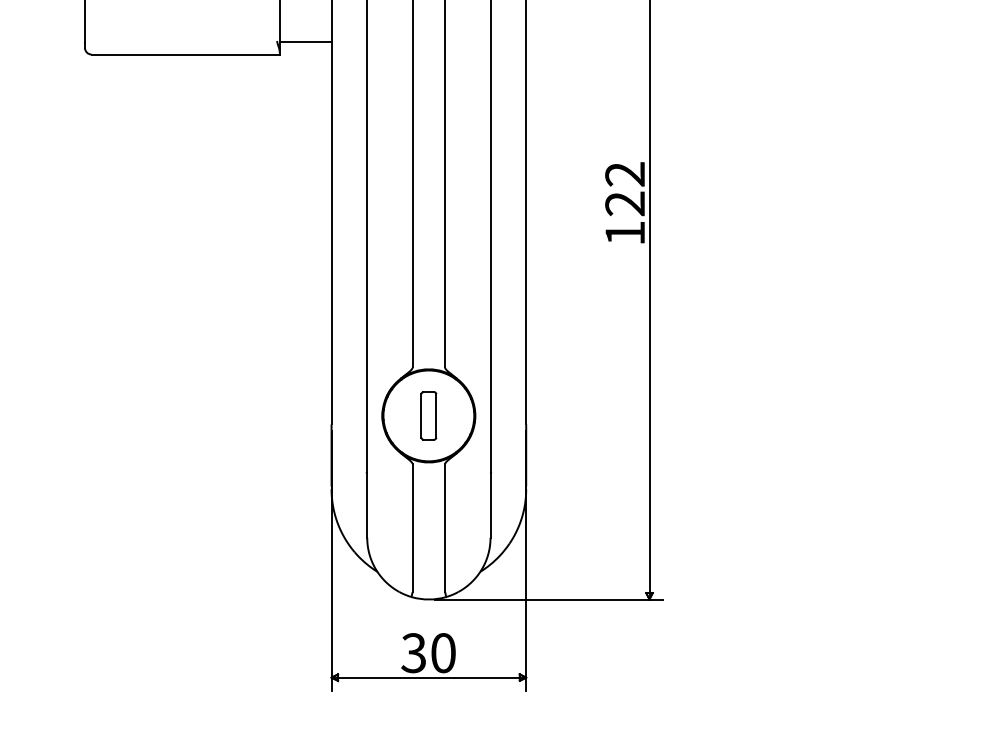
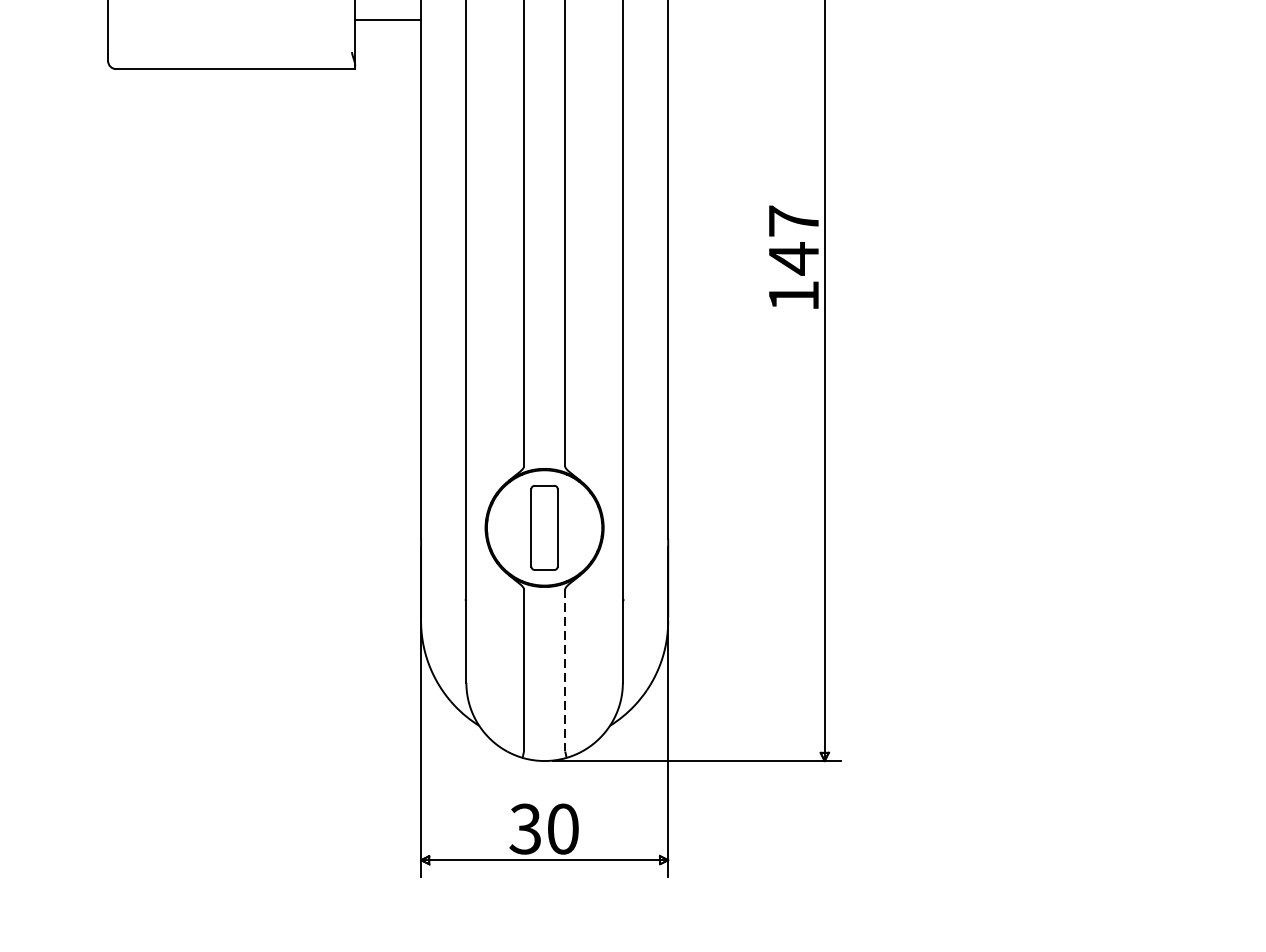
line: (305, 41) -> (387, 19), moved
text: (624, 189) -> (792, 240), 122 -> 147
part: (428, 415) -> (544, 527), size x1.4
line: (445, 528) -> (565, 670), solid -> dashed

